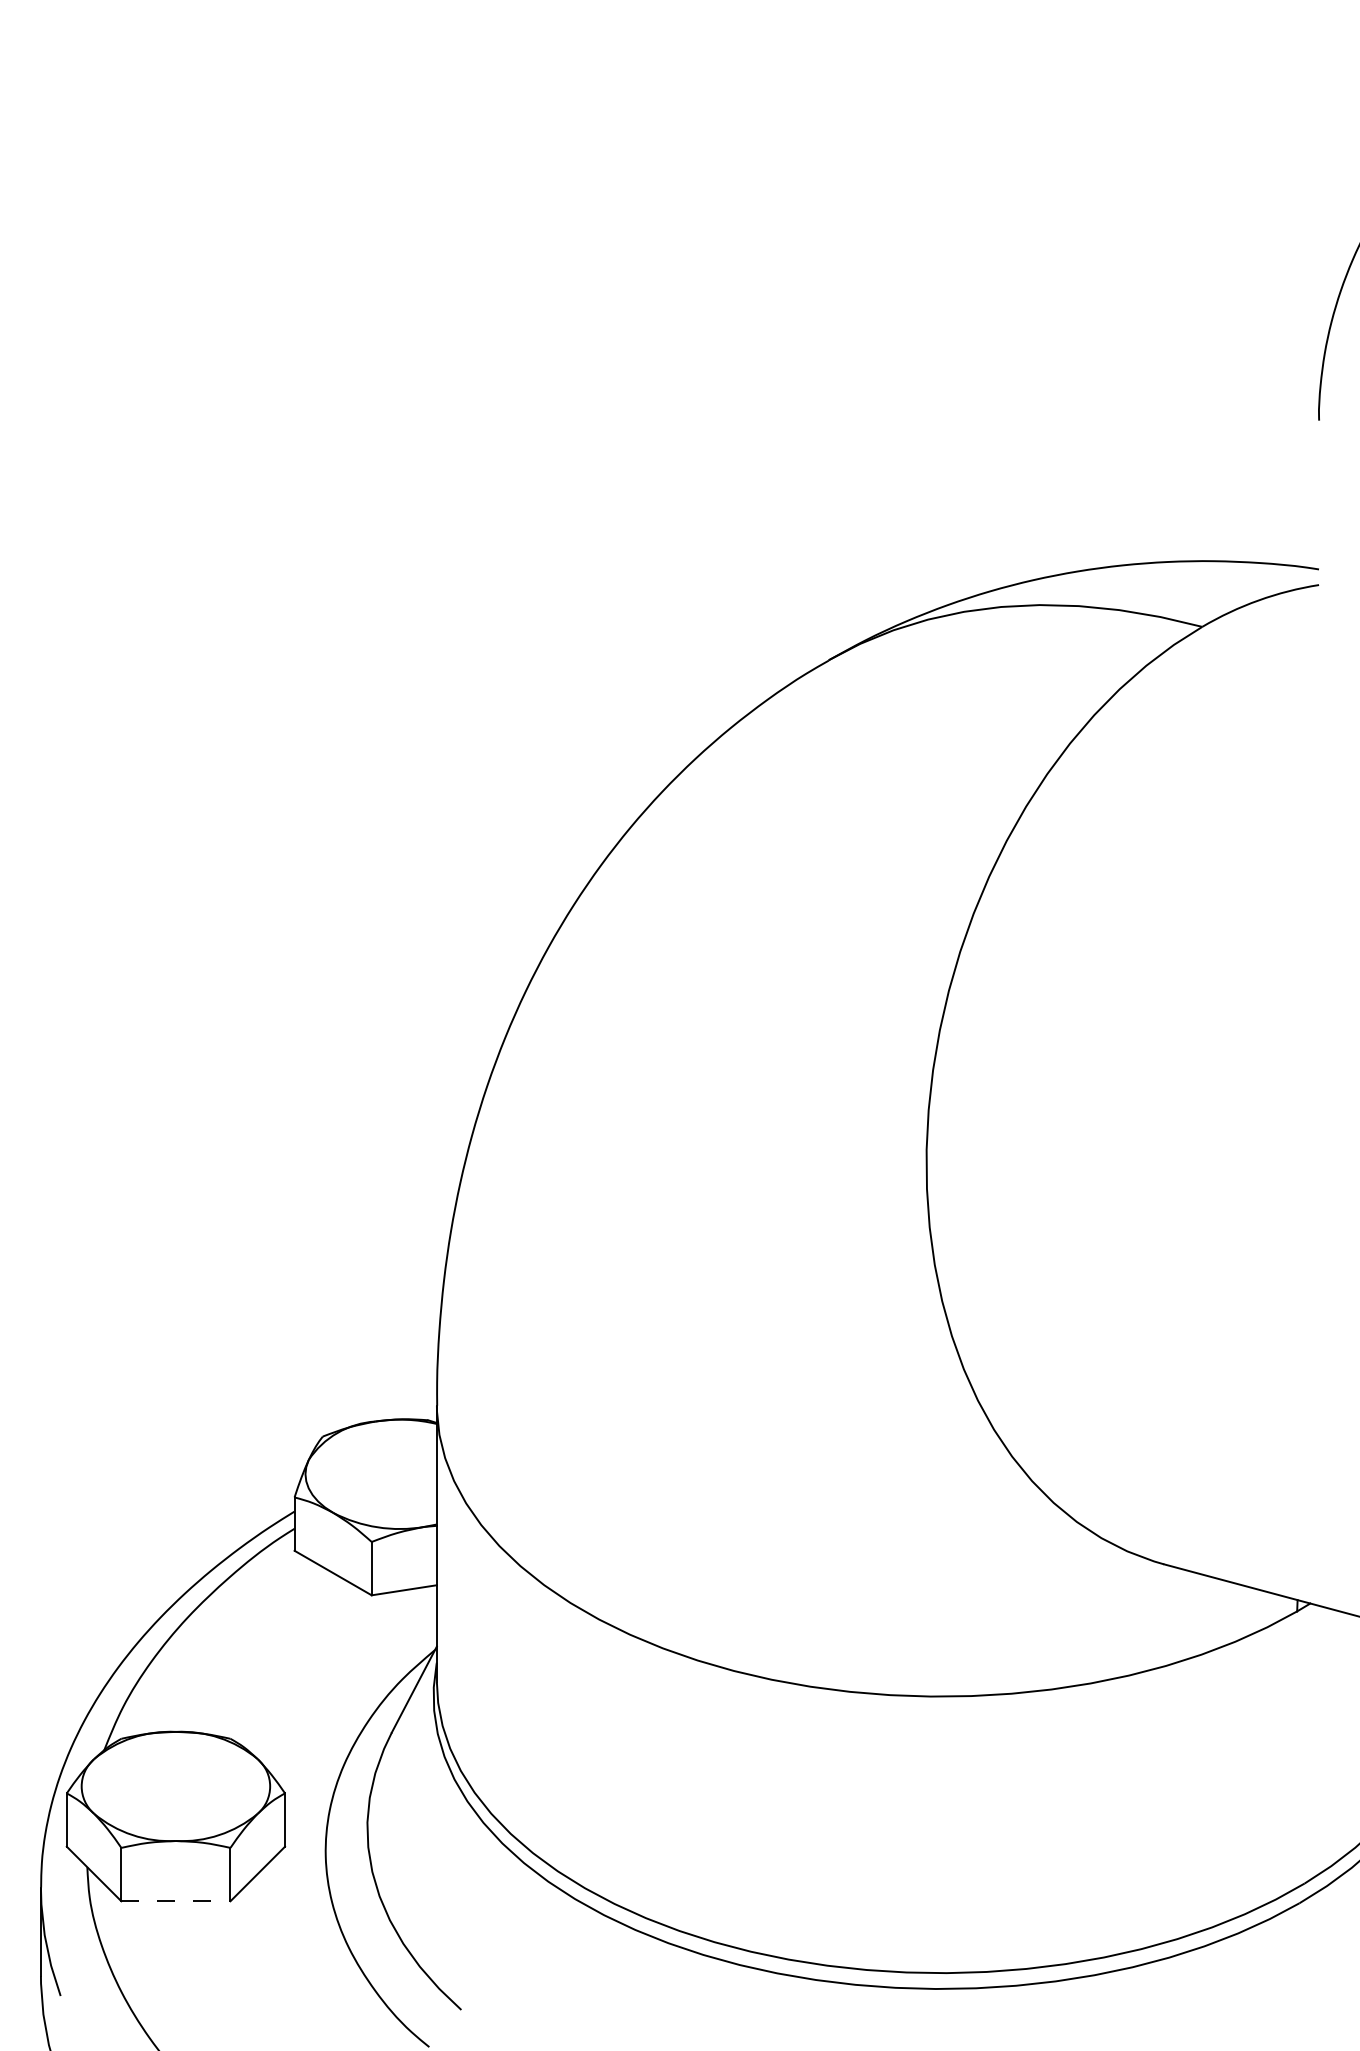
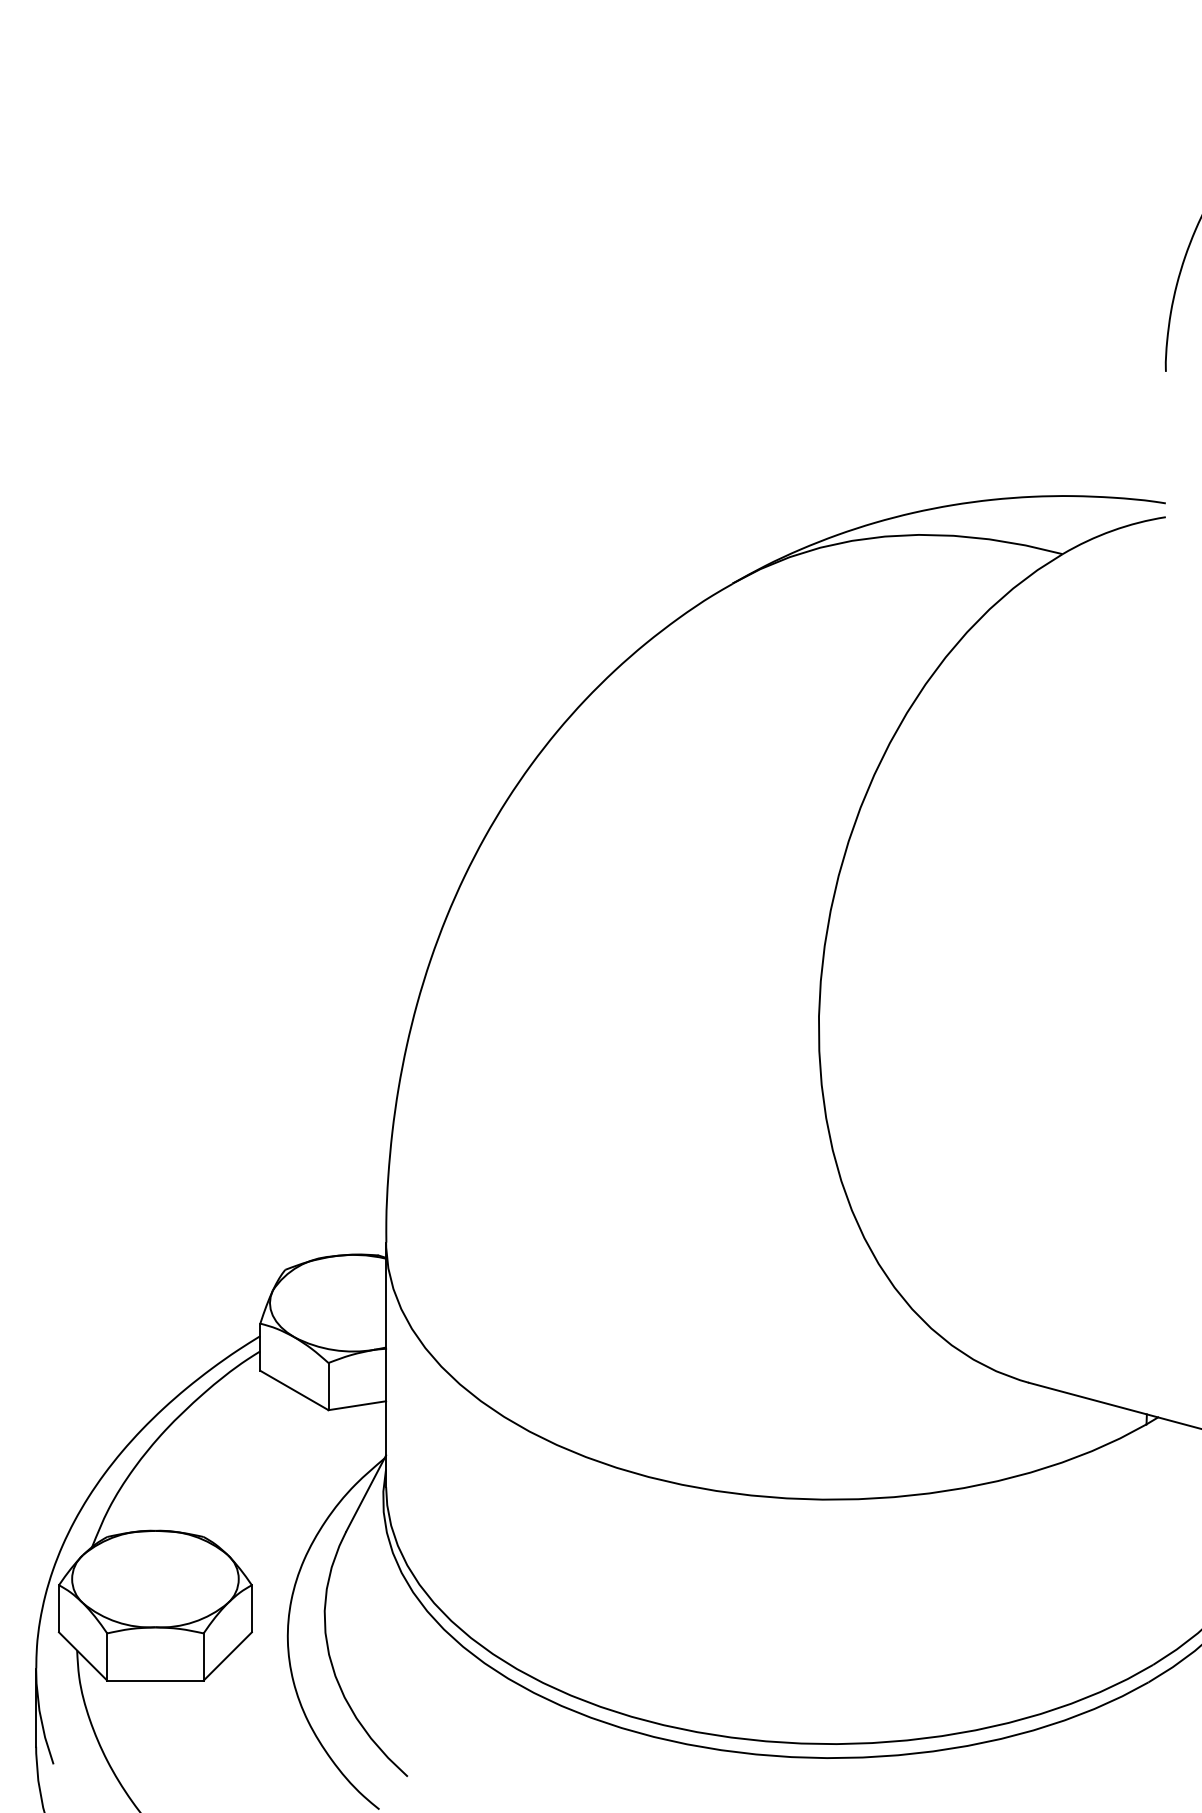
line: (175, 1901) -> (155, 1680), dashed -> solid

